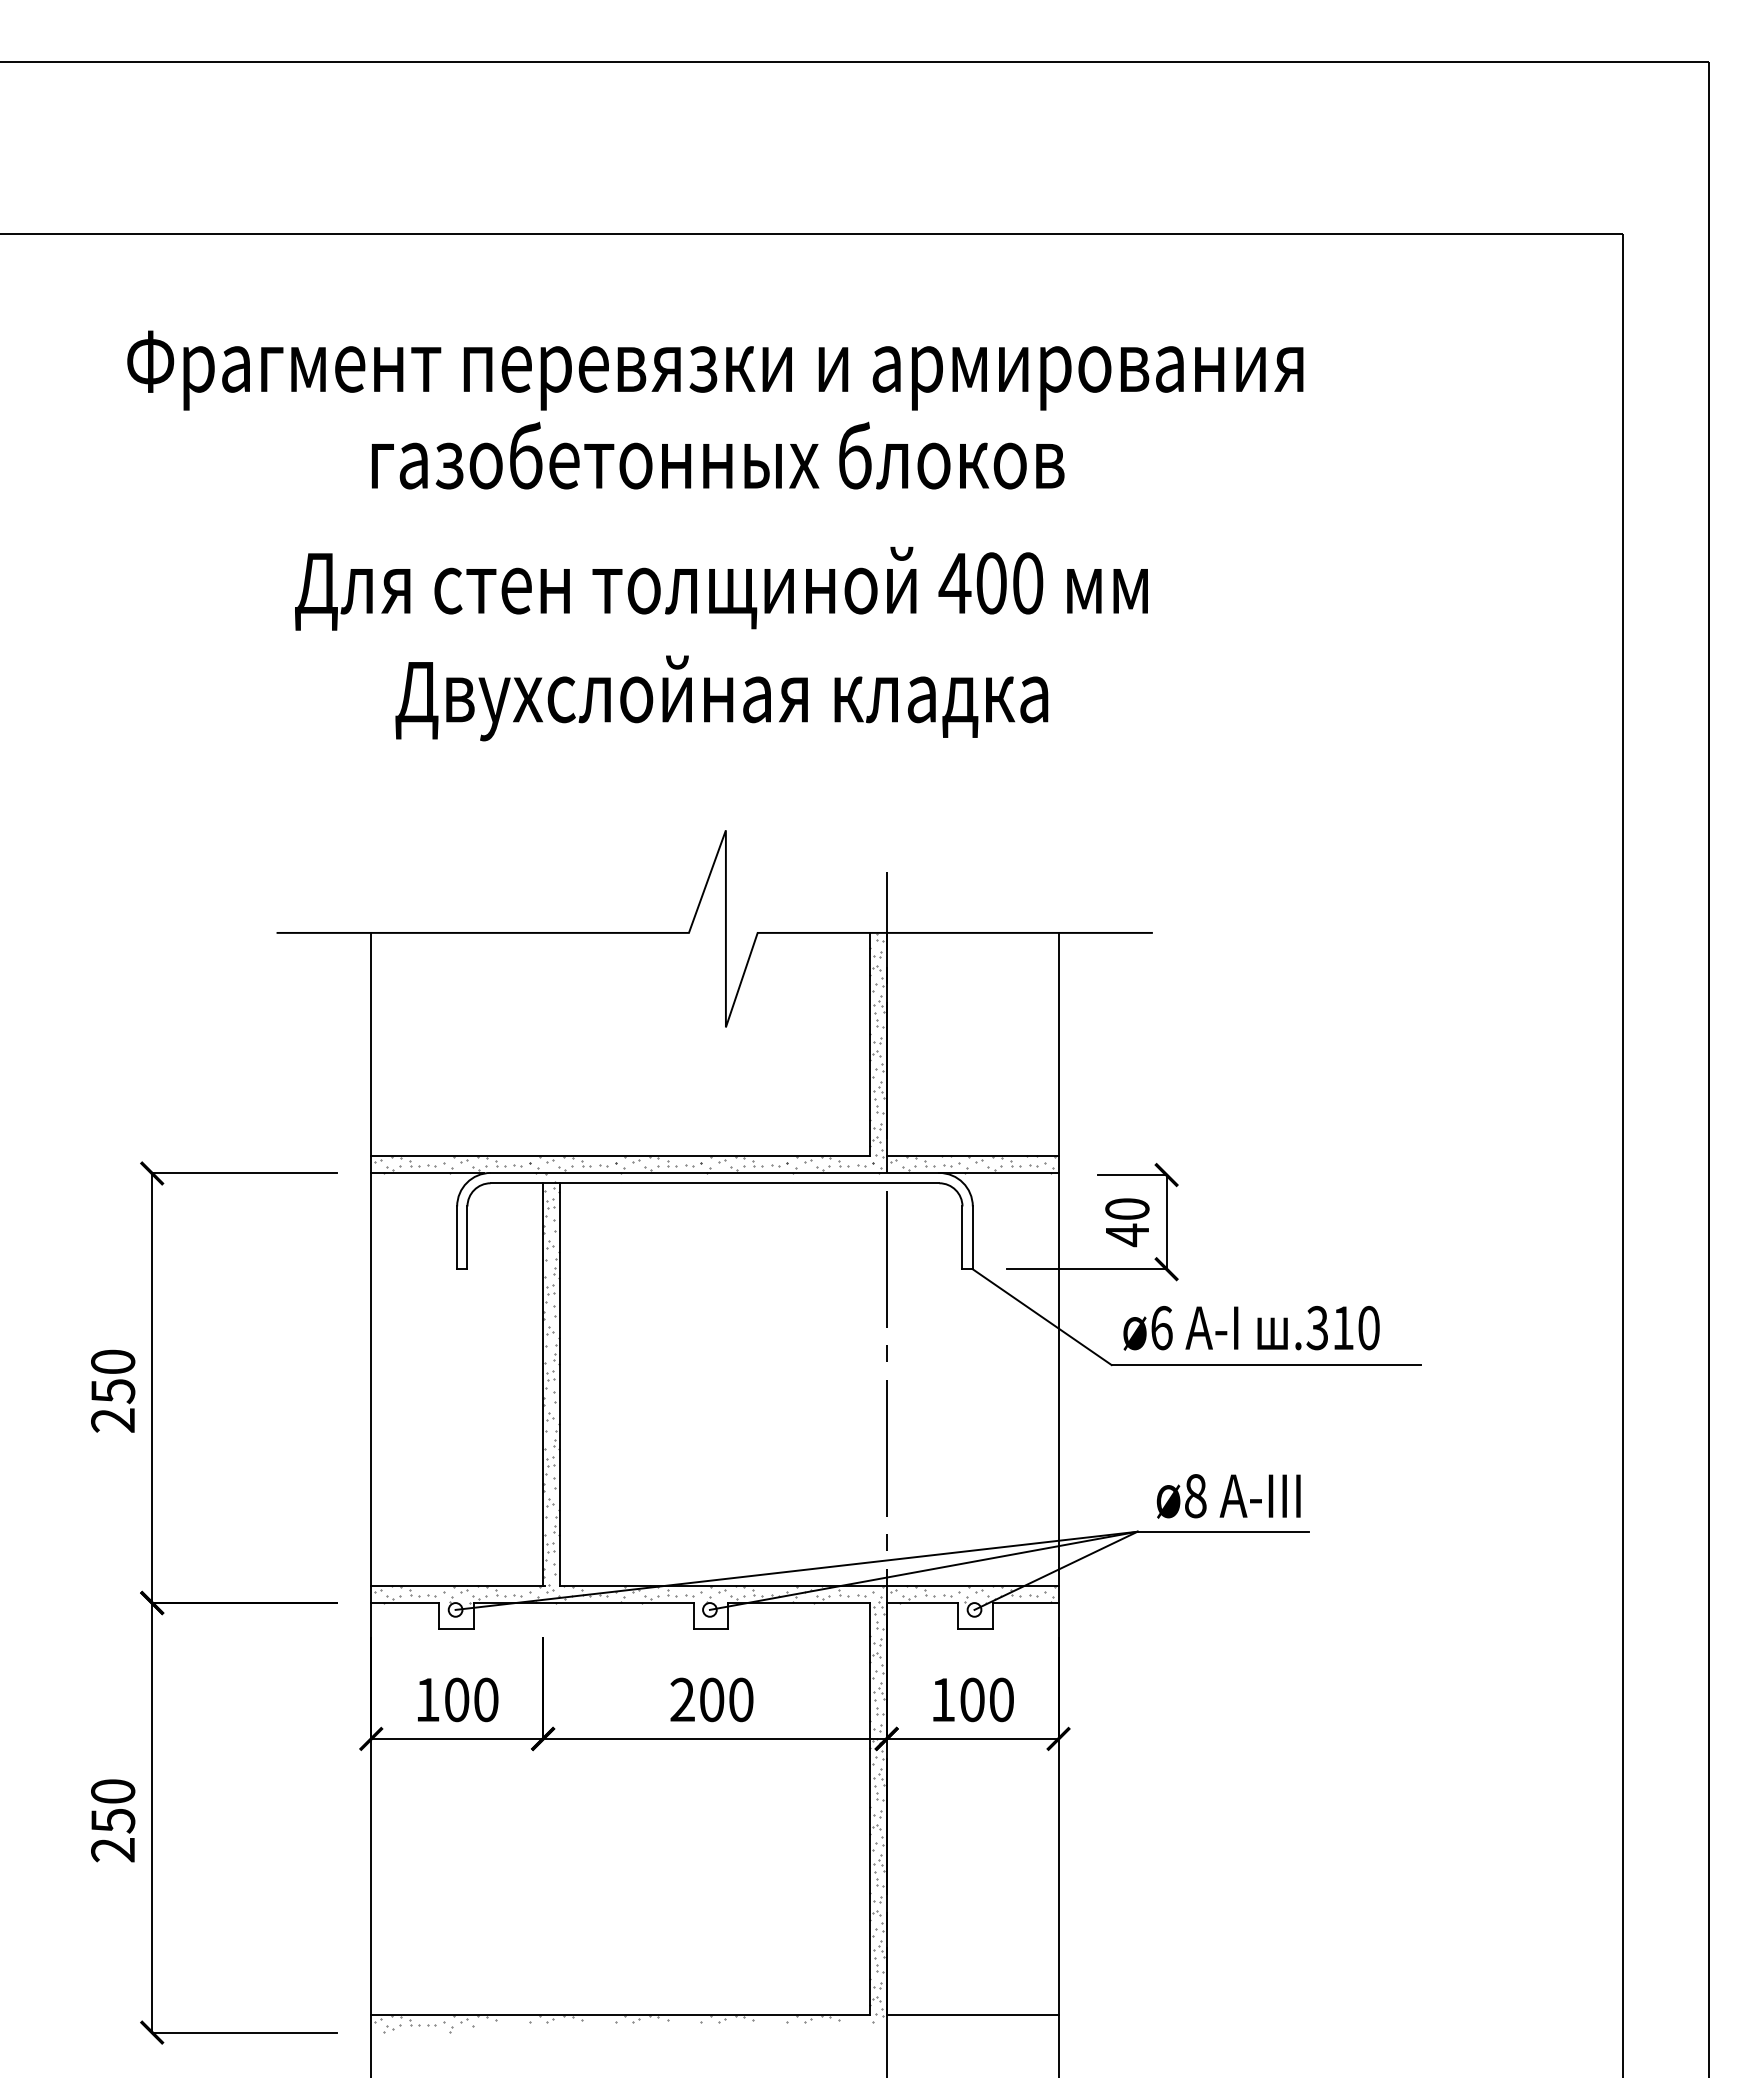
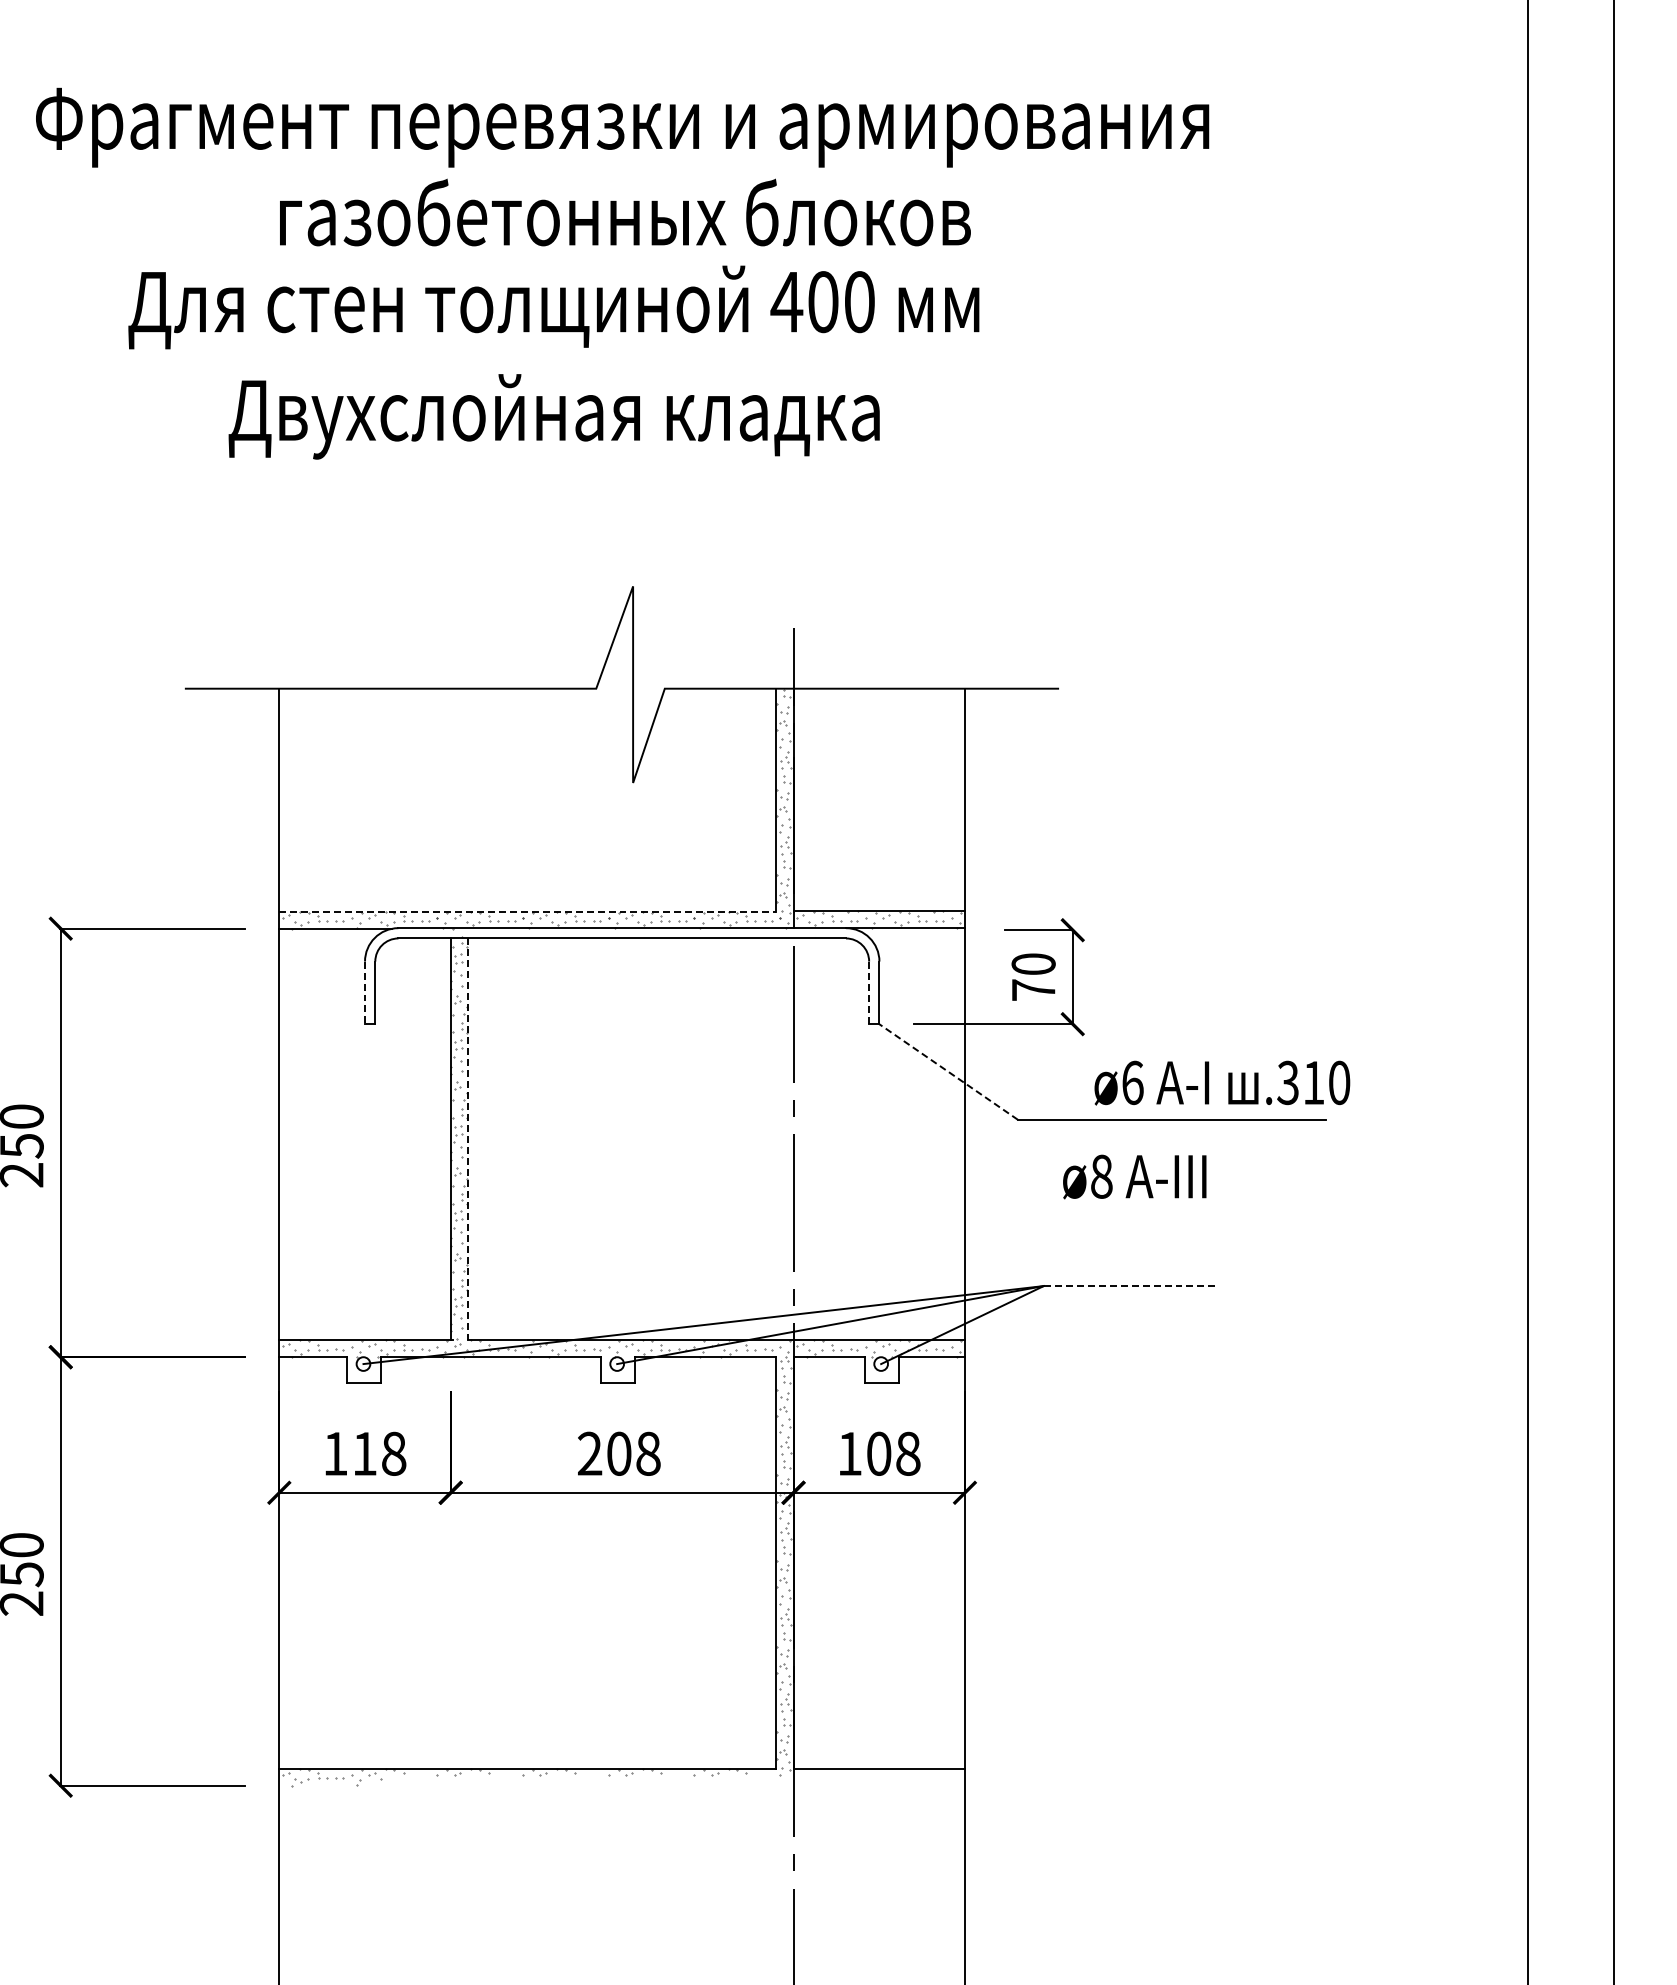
text: (721, 643) -> (553, 362), moved
line: (620, 1156) -> (527, 911), solid -> dashed
text: (1127, 1235) -> (1033, 990), 40 -> 70
line: (962, 1237) -> (869, 992), solid -> dashed
line: (457, 1238) -> (365, 993), solid -> dashed
line: (1041, 1316) -> (947, 1071), solid -> dashed
text: (1251, 1328) -> (1222, 1083), moved
line: (560, 1385) -> (468, 1140), solid -> dashed
text: (1228, 1496) -> (1134, 1177), moved
line: (1223, 1531) -> (1129, 1285), solid -> dashed
text: (471, 1699) -> (379, 1453), 100 -> 118
text: (741, 1699) -> (648, 1453), 200 -> 208
text: (1001, 1699) -> (908, 1453), 100 -> 108

